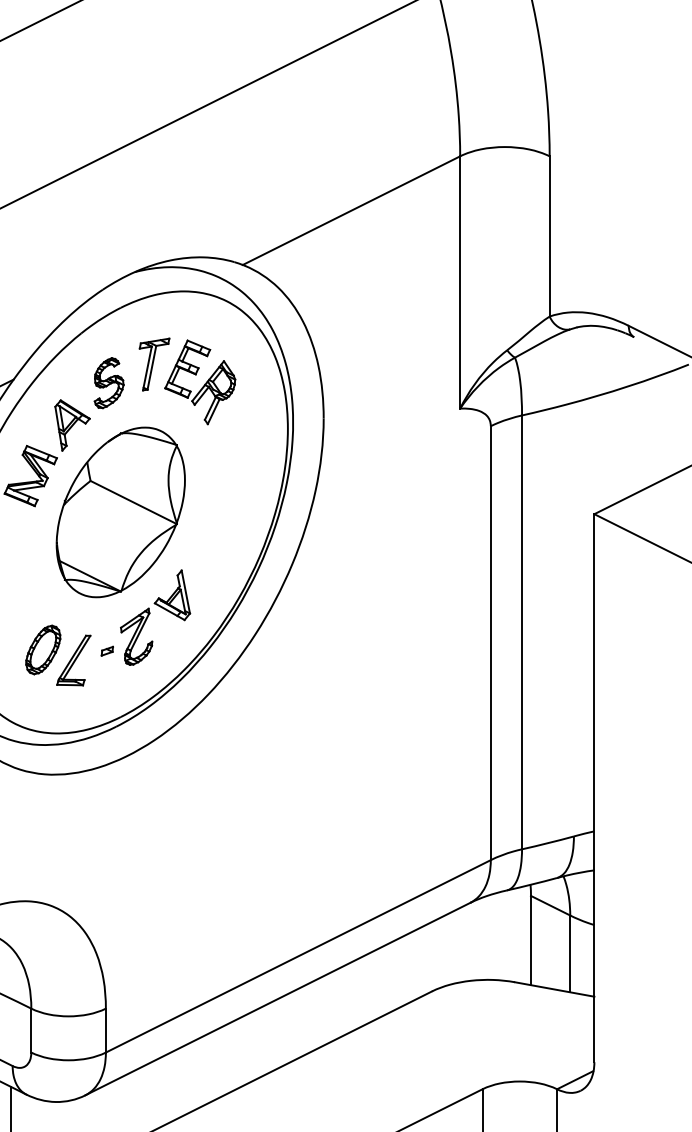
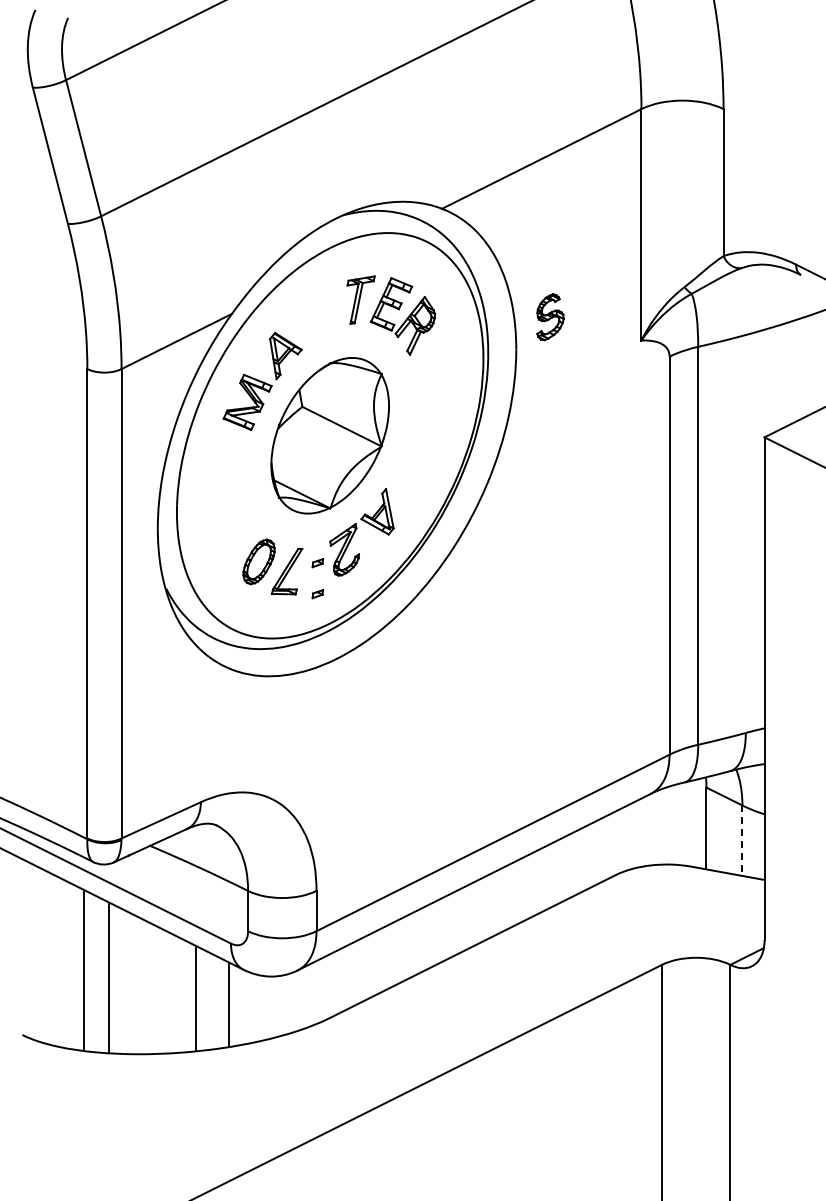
part: (109, 383) -> (550, 317), moved
part: (106, 685) -> (317, 594), added
line: (570, 954) -> (742, 841), solid -> dashed

